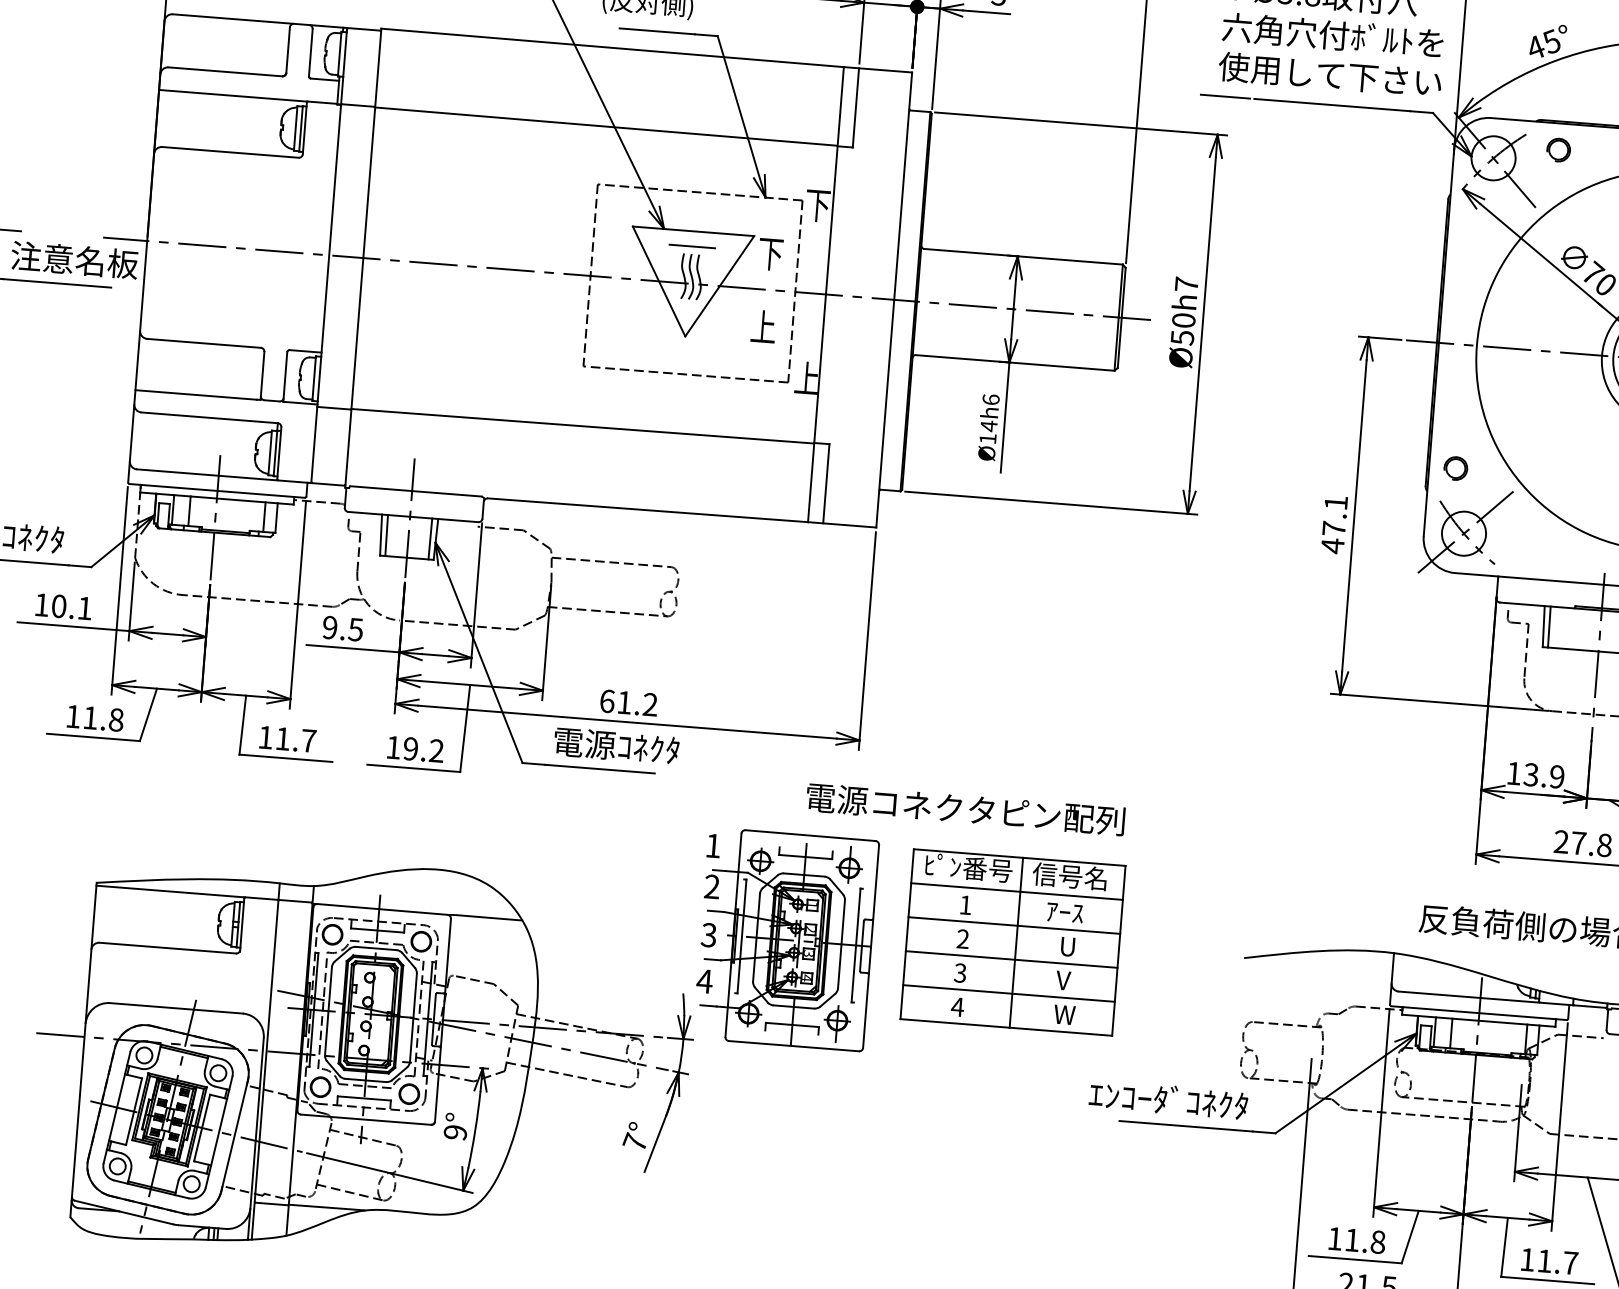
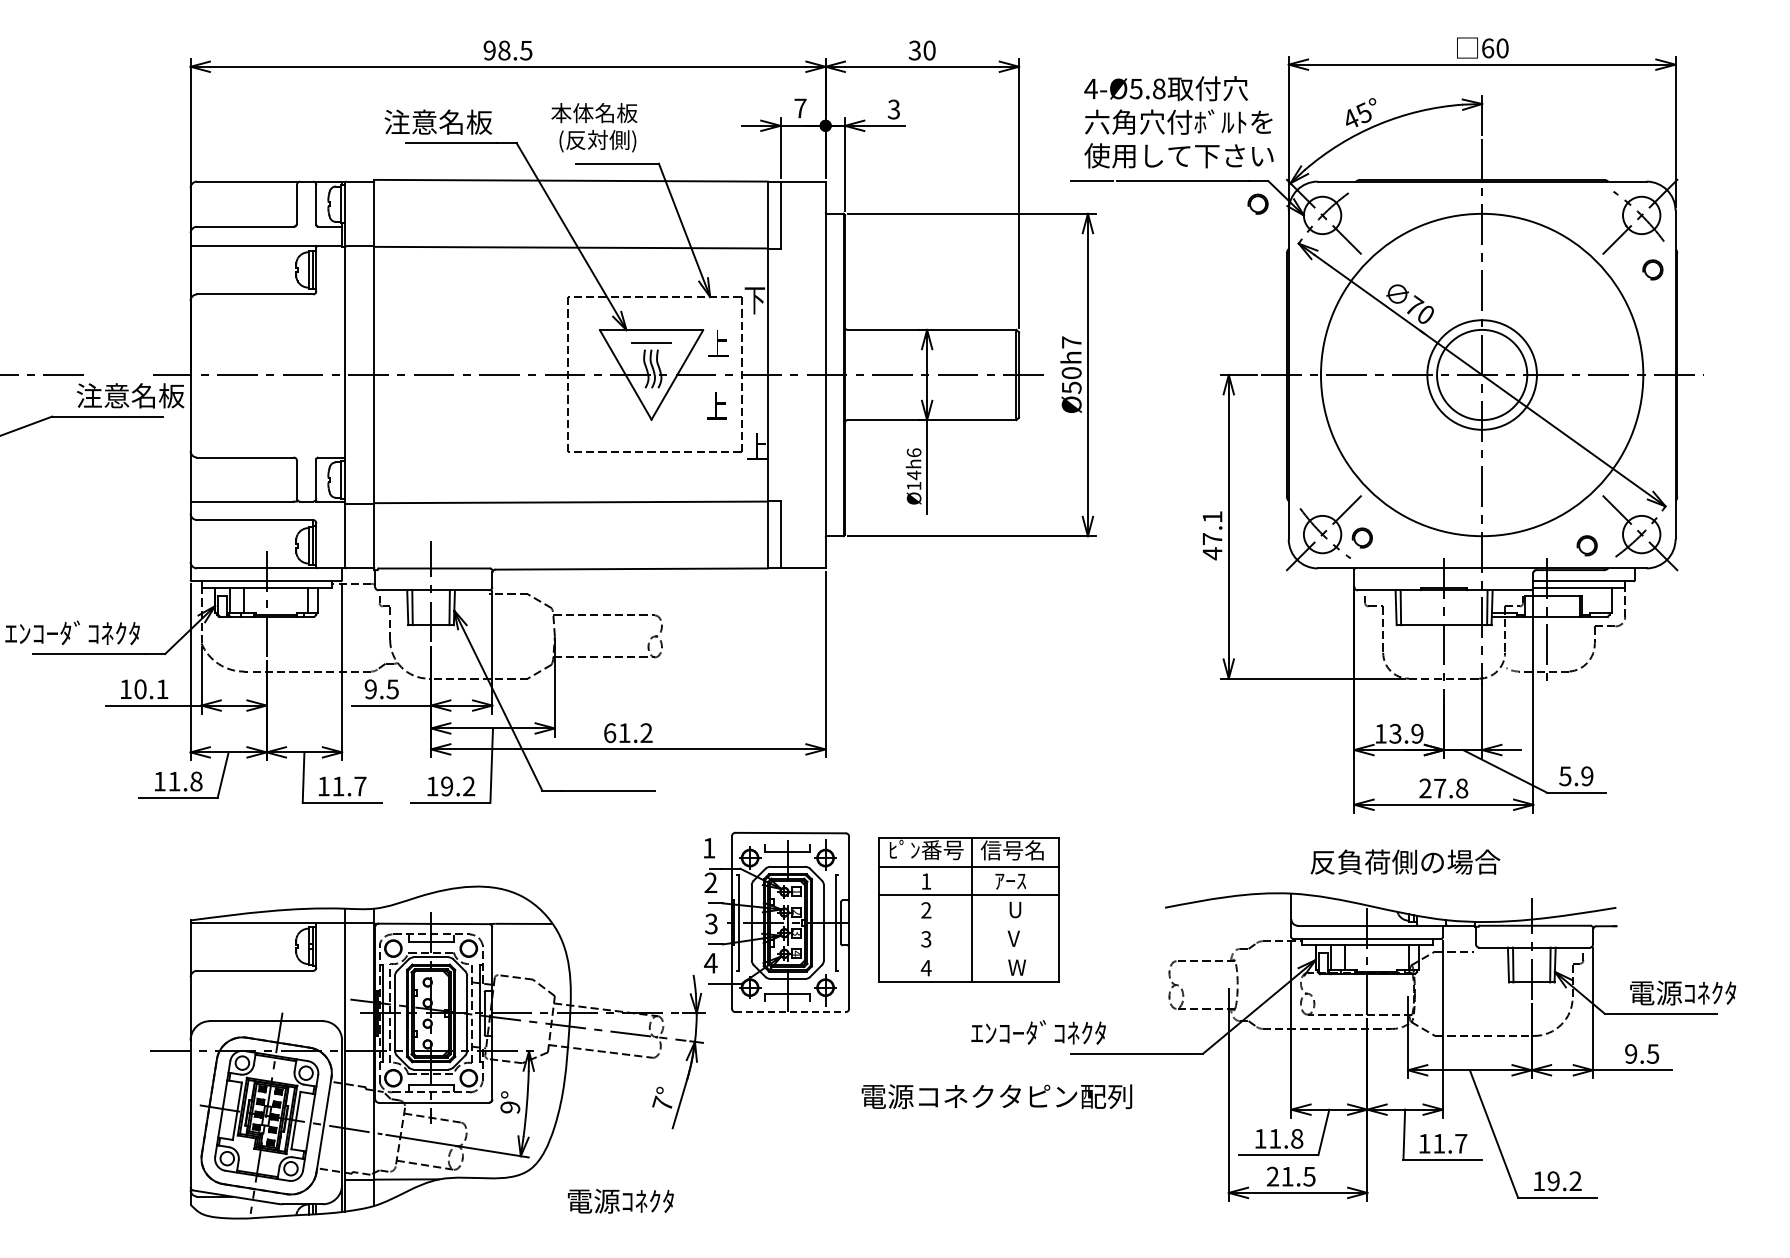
part: (1558, 149) -> (1257, 203), moved
text: (770, 254) -> (718, 344), 下 -> 上
part: (1454, 467) -> (1361, 537), moved
text: (616, 746) -> (620, 1201), moved
text: (965, 809) -> (996, 1096), moved
line: (1011, 959) -> (968, 924), removed
line: (1008, 993) -> (968, 953), removed
line: (795, 1046) -> (791, 1012), solid -> dashed
text: (1168, 1099) -> (1038, 1032), moved

